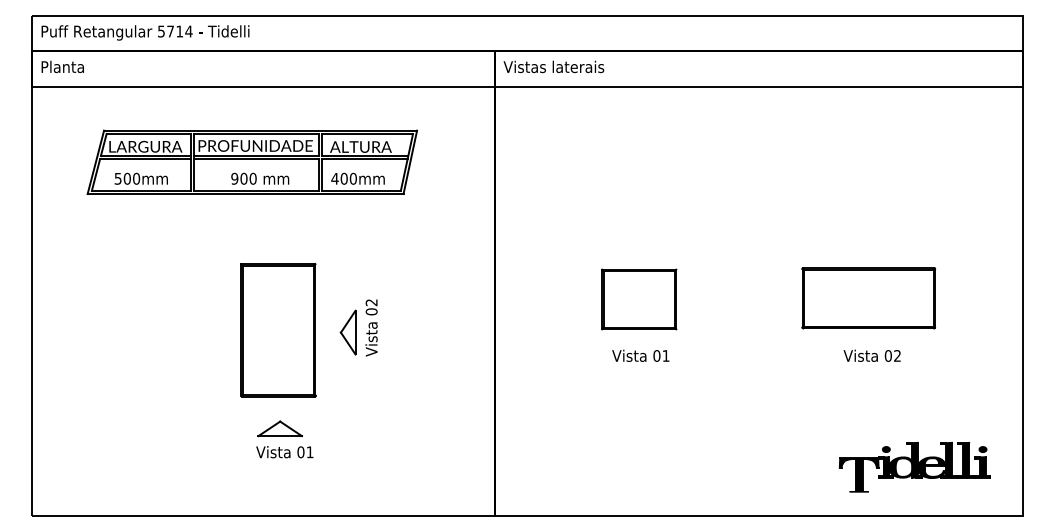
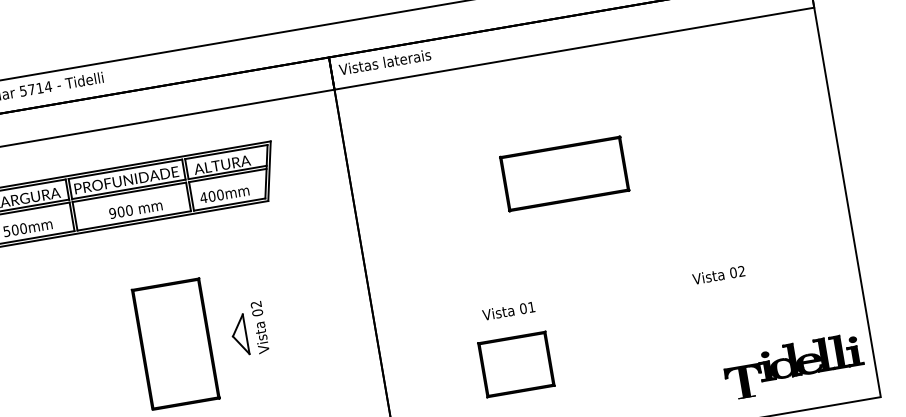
part: (868, 298) -> (564, 174), moved
part: (639, 299) -> (516, 364), moved
part: (914, 467) -> (793, 366), moved

